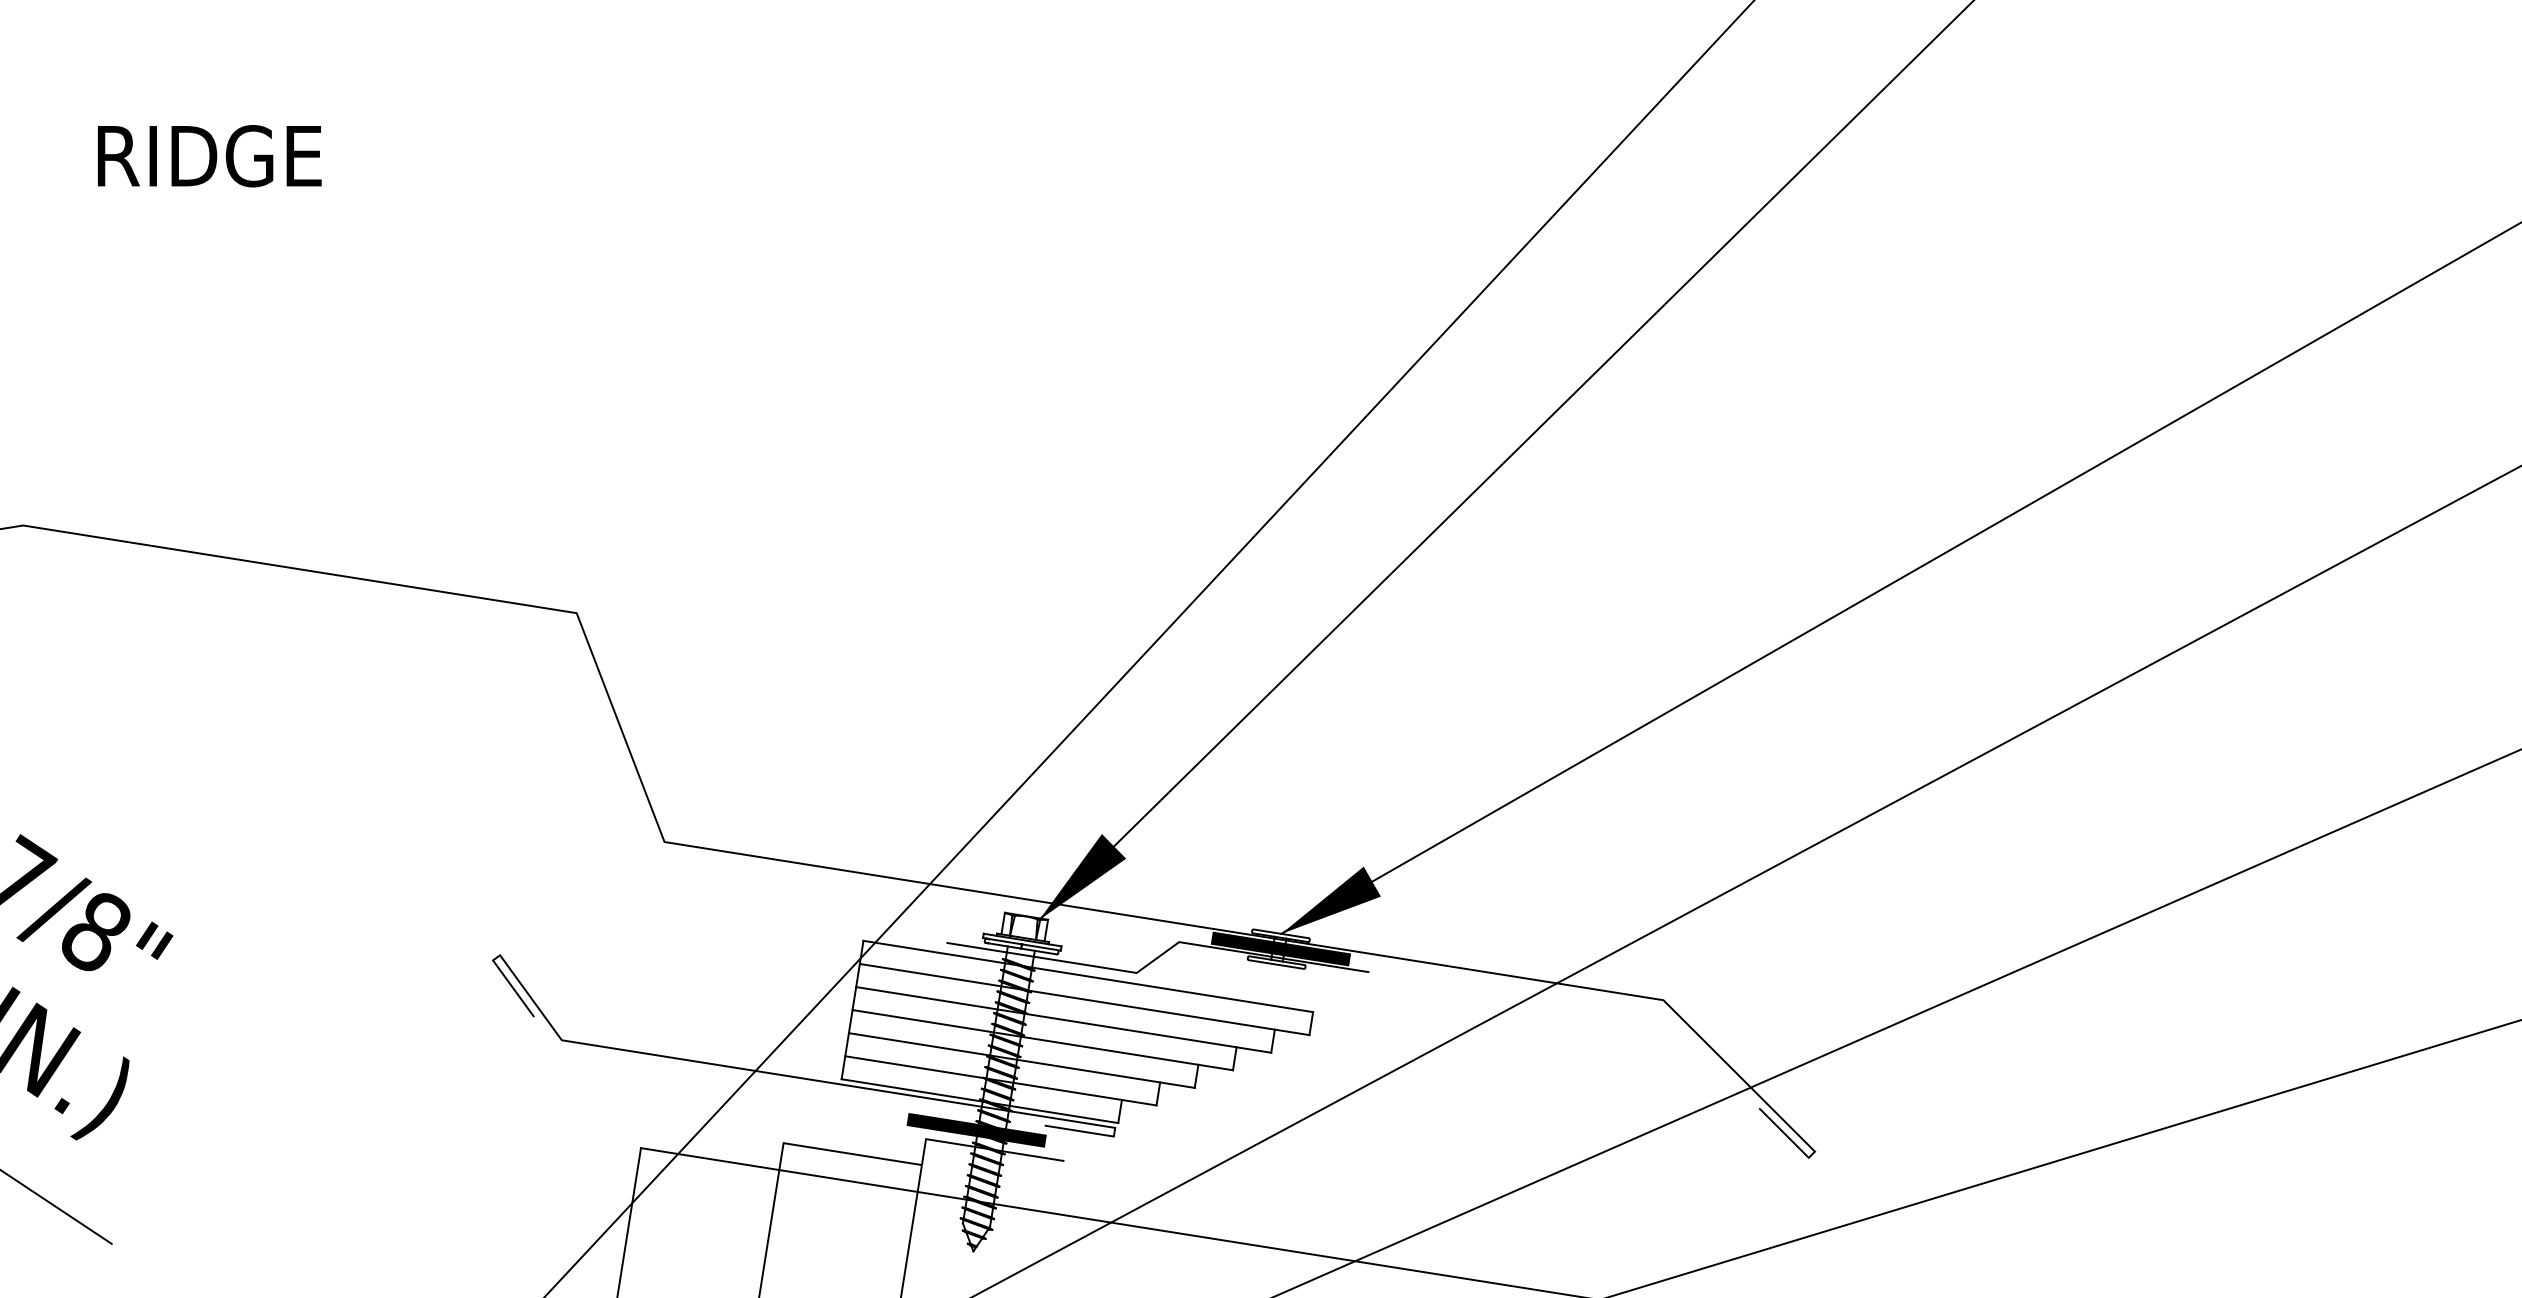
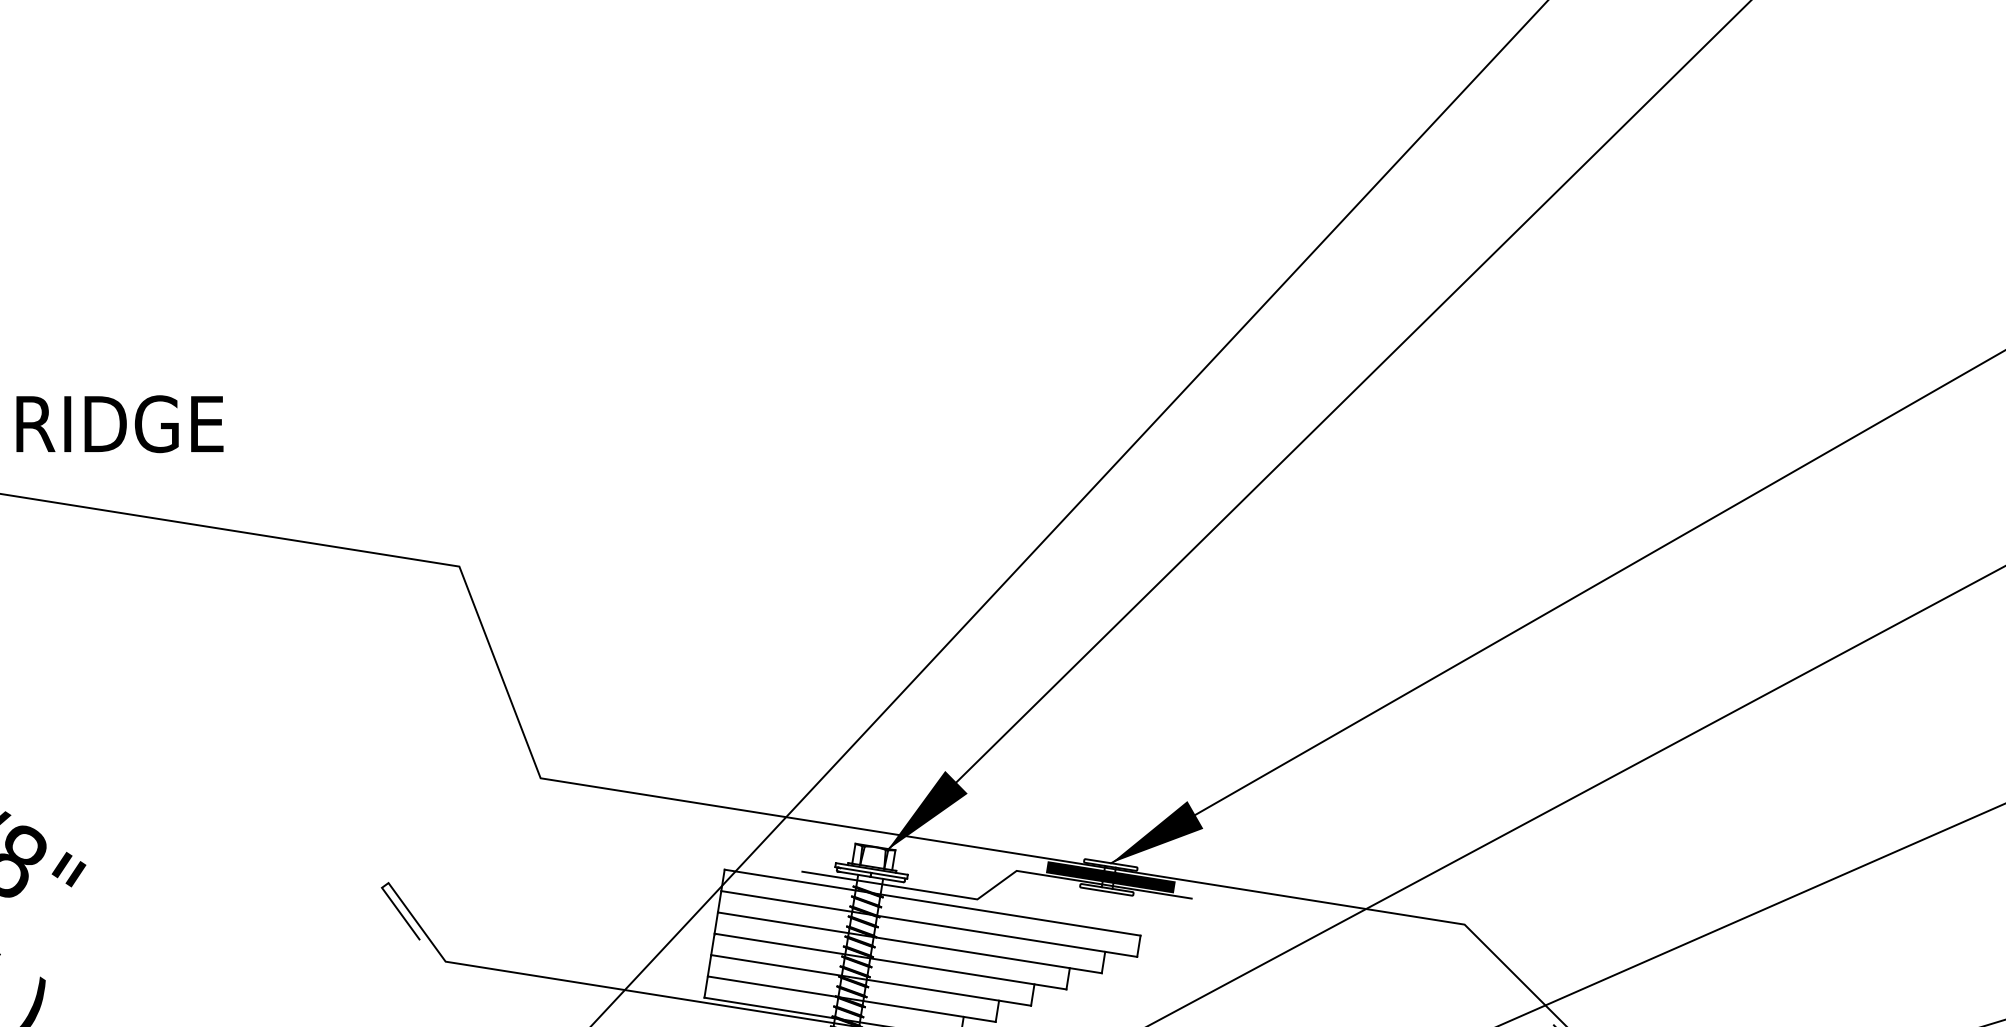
text: (209, 156) -> (119, 424), moved

